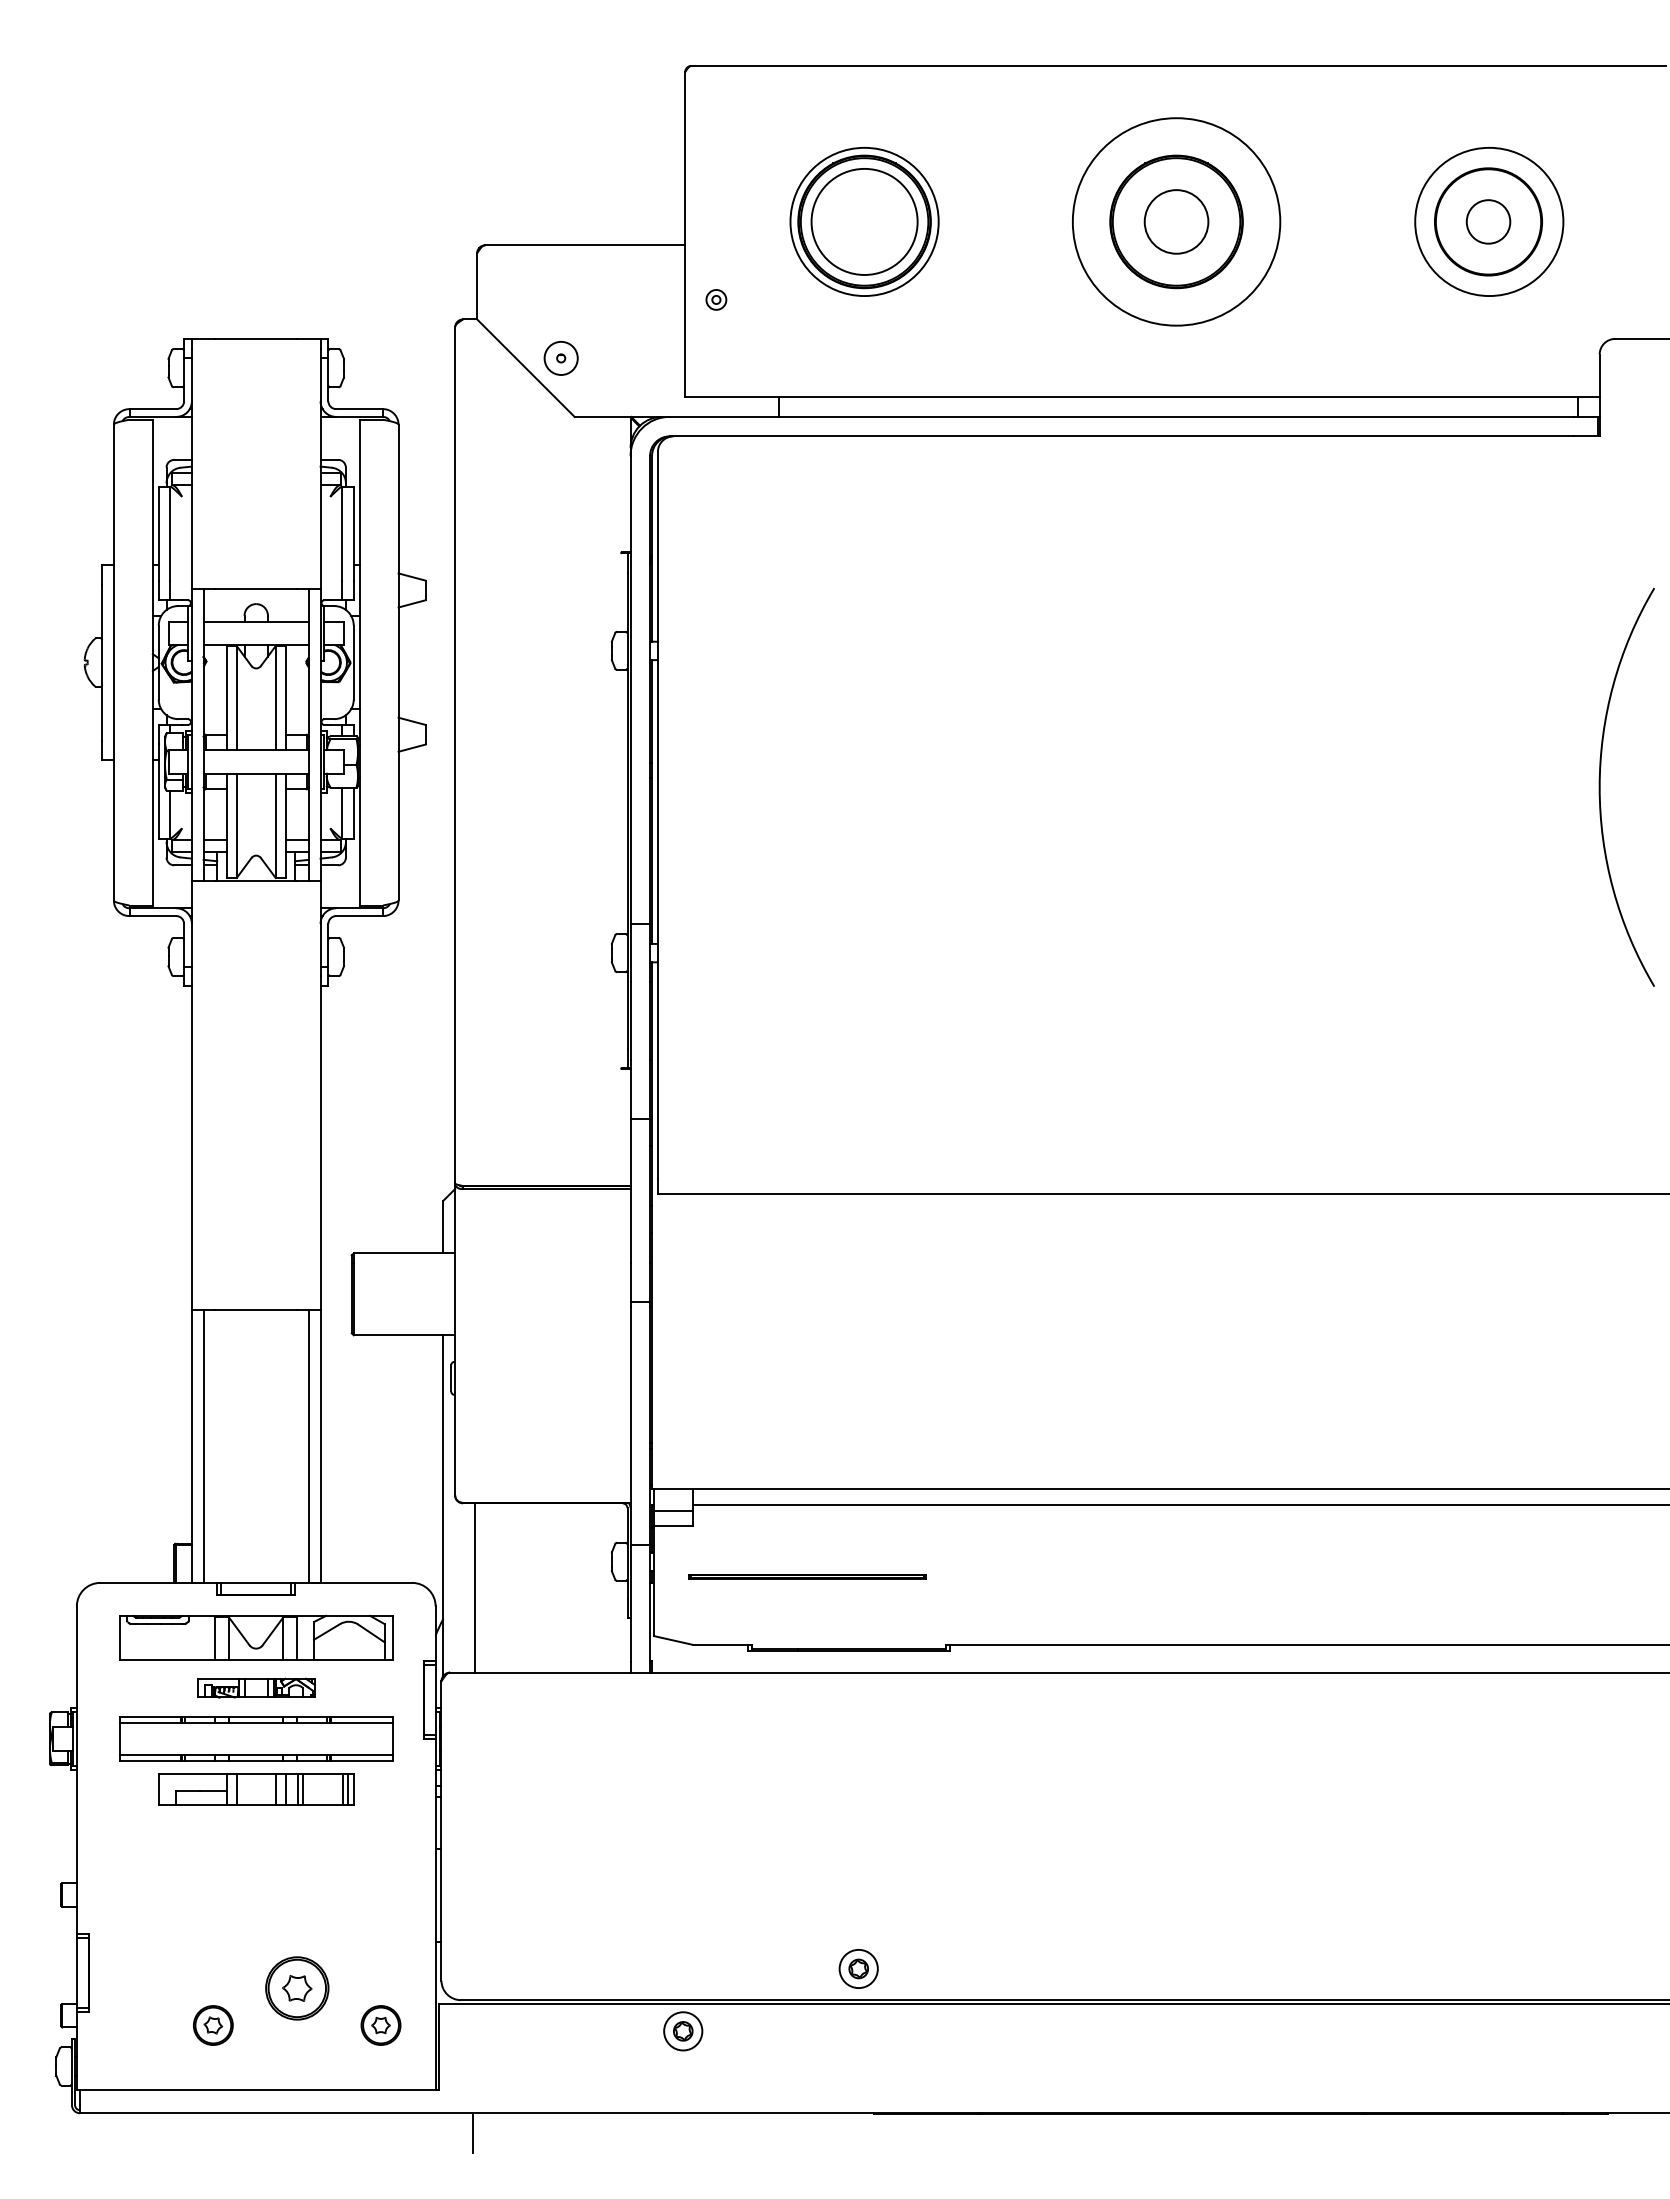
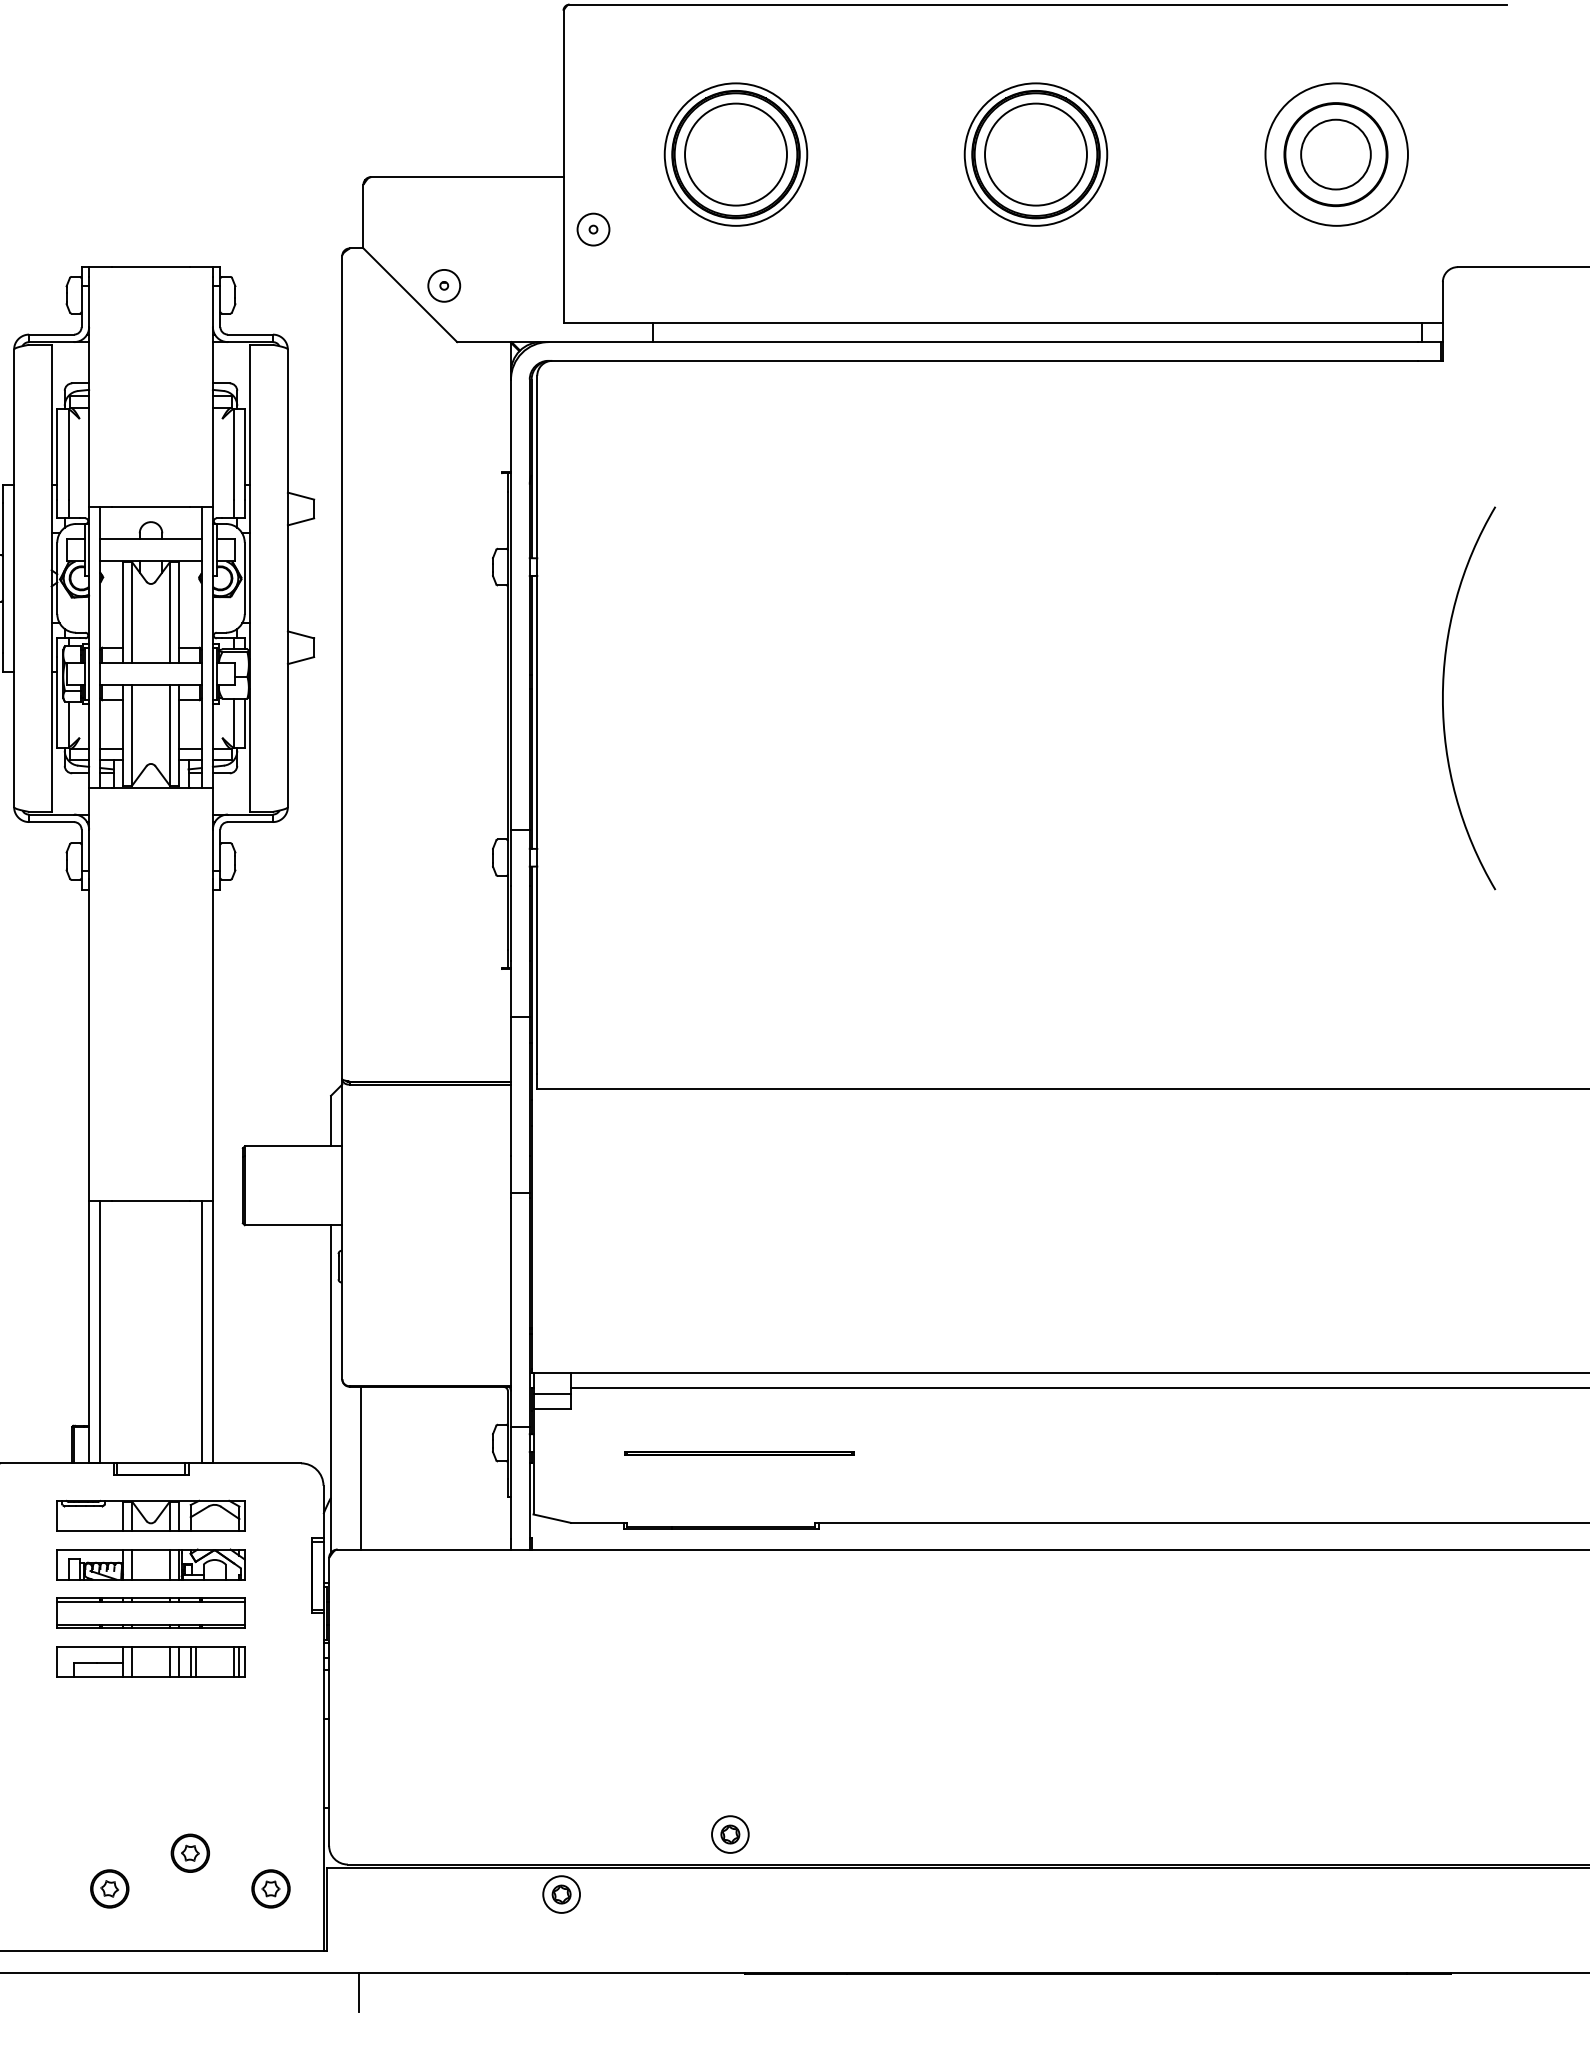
circle: (1176, 221) -> (1035, 154), size x0.71
circle: (1176, 221) -> (1035, 154), size x1.67
circle: (1488, 221) -> (1335, 154), size x1.67
circle: (715, 299) -> (592, 229), size x1.67
part: (807, 1576) -> (739, 1453), moved
part: (256, 1636) -> (151, 1514), size x0.71
part: (256, 1687) -> (151, 1563), size x1.67
part: (256, 1738) -> (151, 1612), size x0.71
part: (296, 1988) -> (189, 1853), size x0.62

